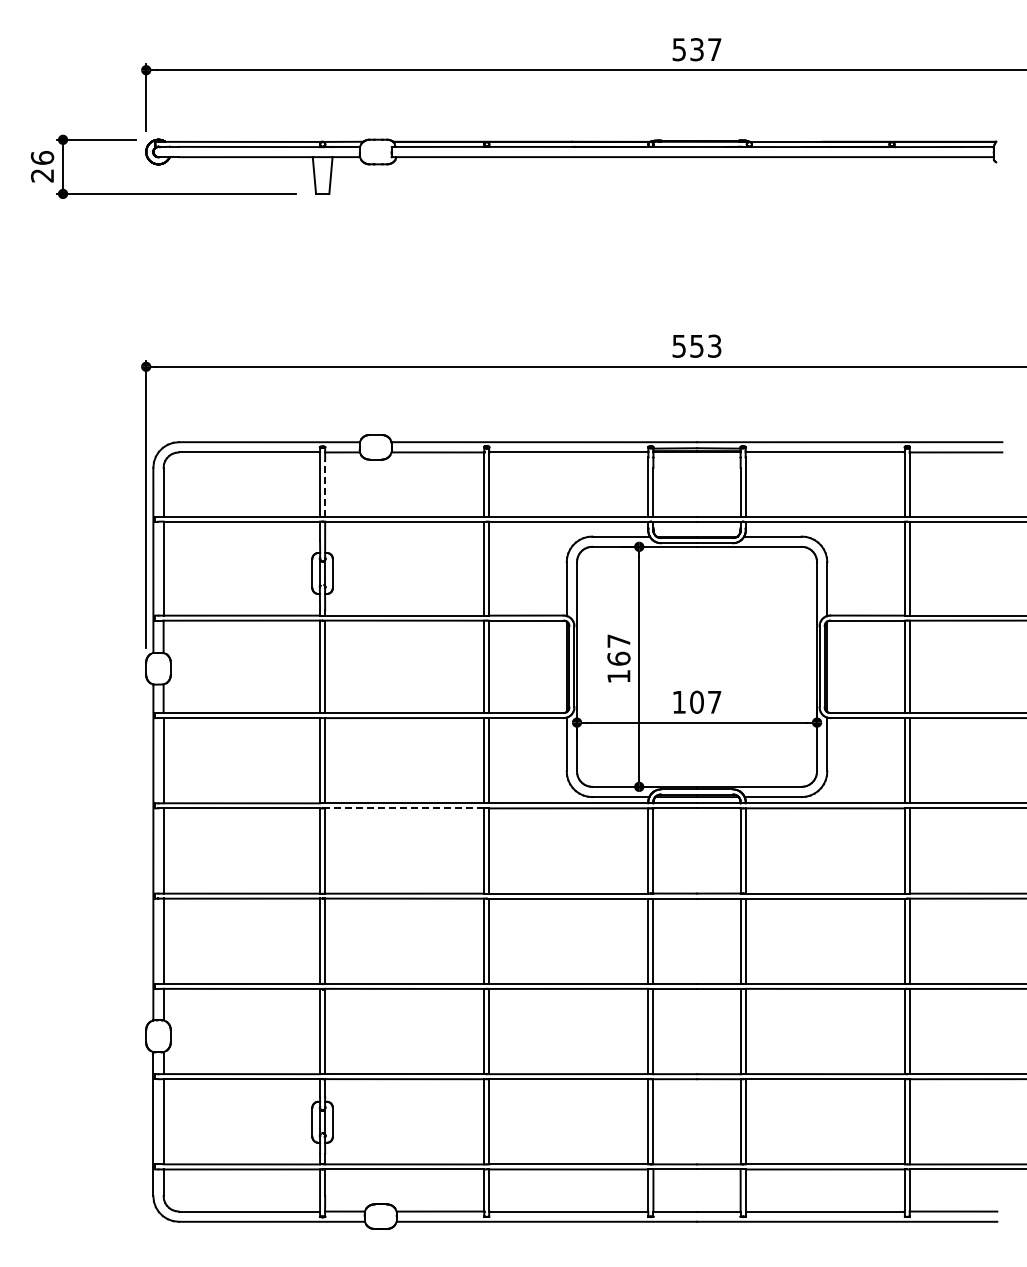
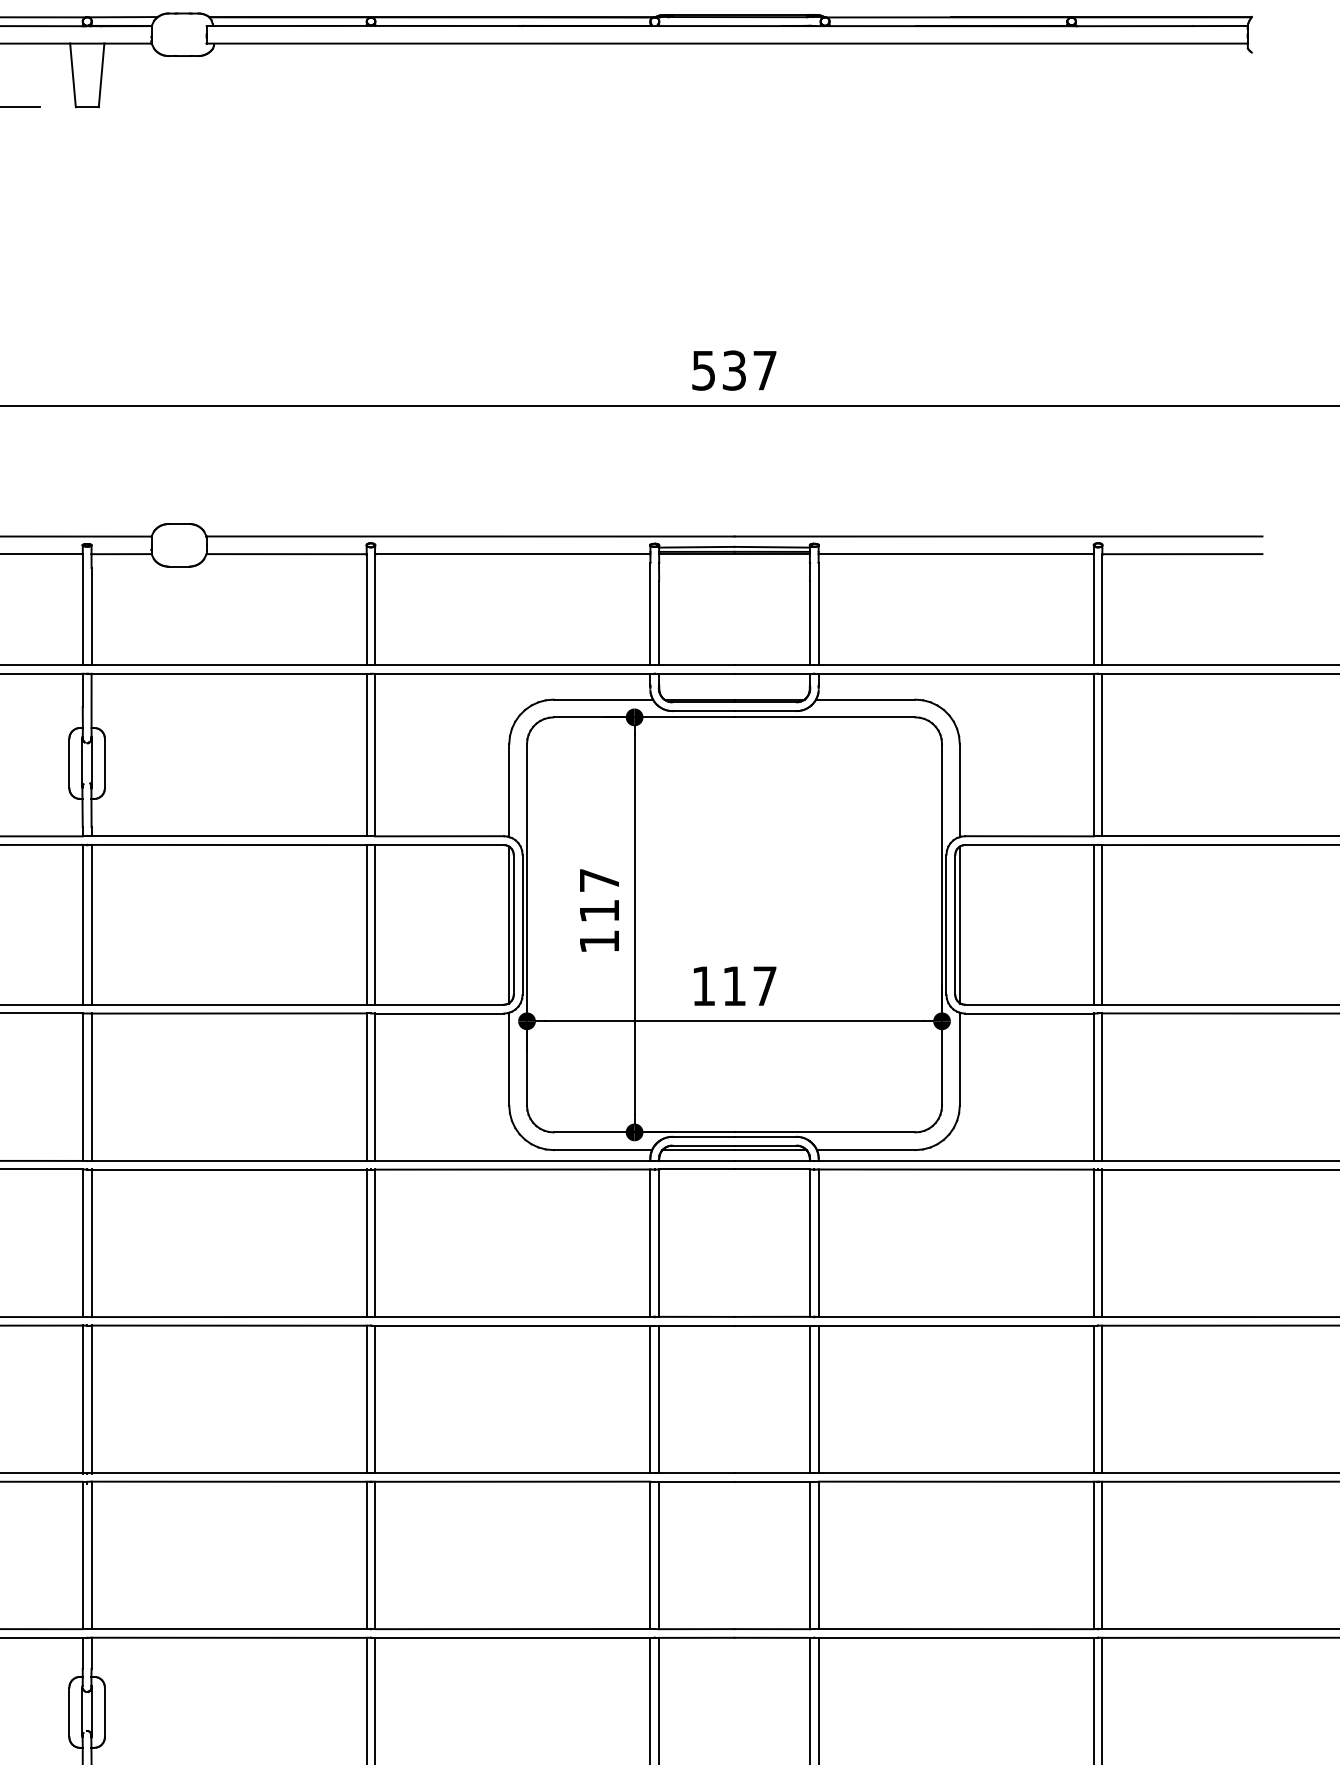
text: (706, 345) -> (750, 369), 553 -> 537
line: (325, 488) -> (92, 616), dashed -> solid
text: (618, 658) -> (598, 910), 167 -> 117
text: (696, 701) -> (733, 984), 107 -> 117
line: (404, 808) -> (228, 1169), dashed -> solid

